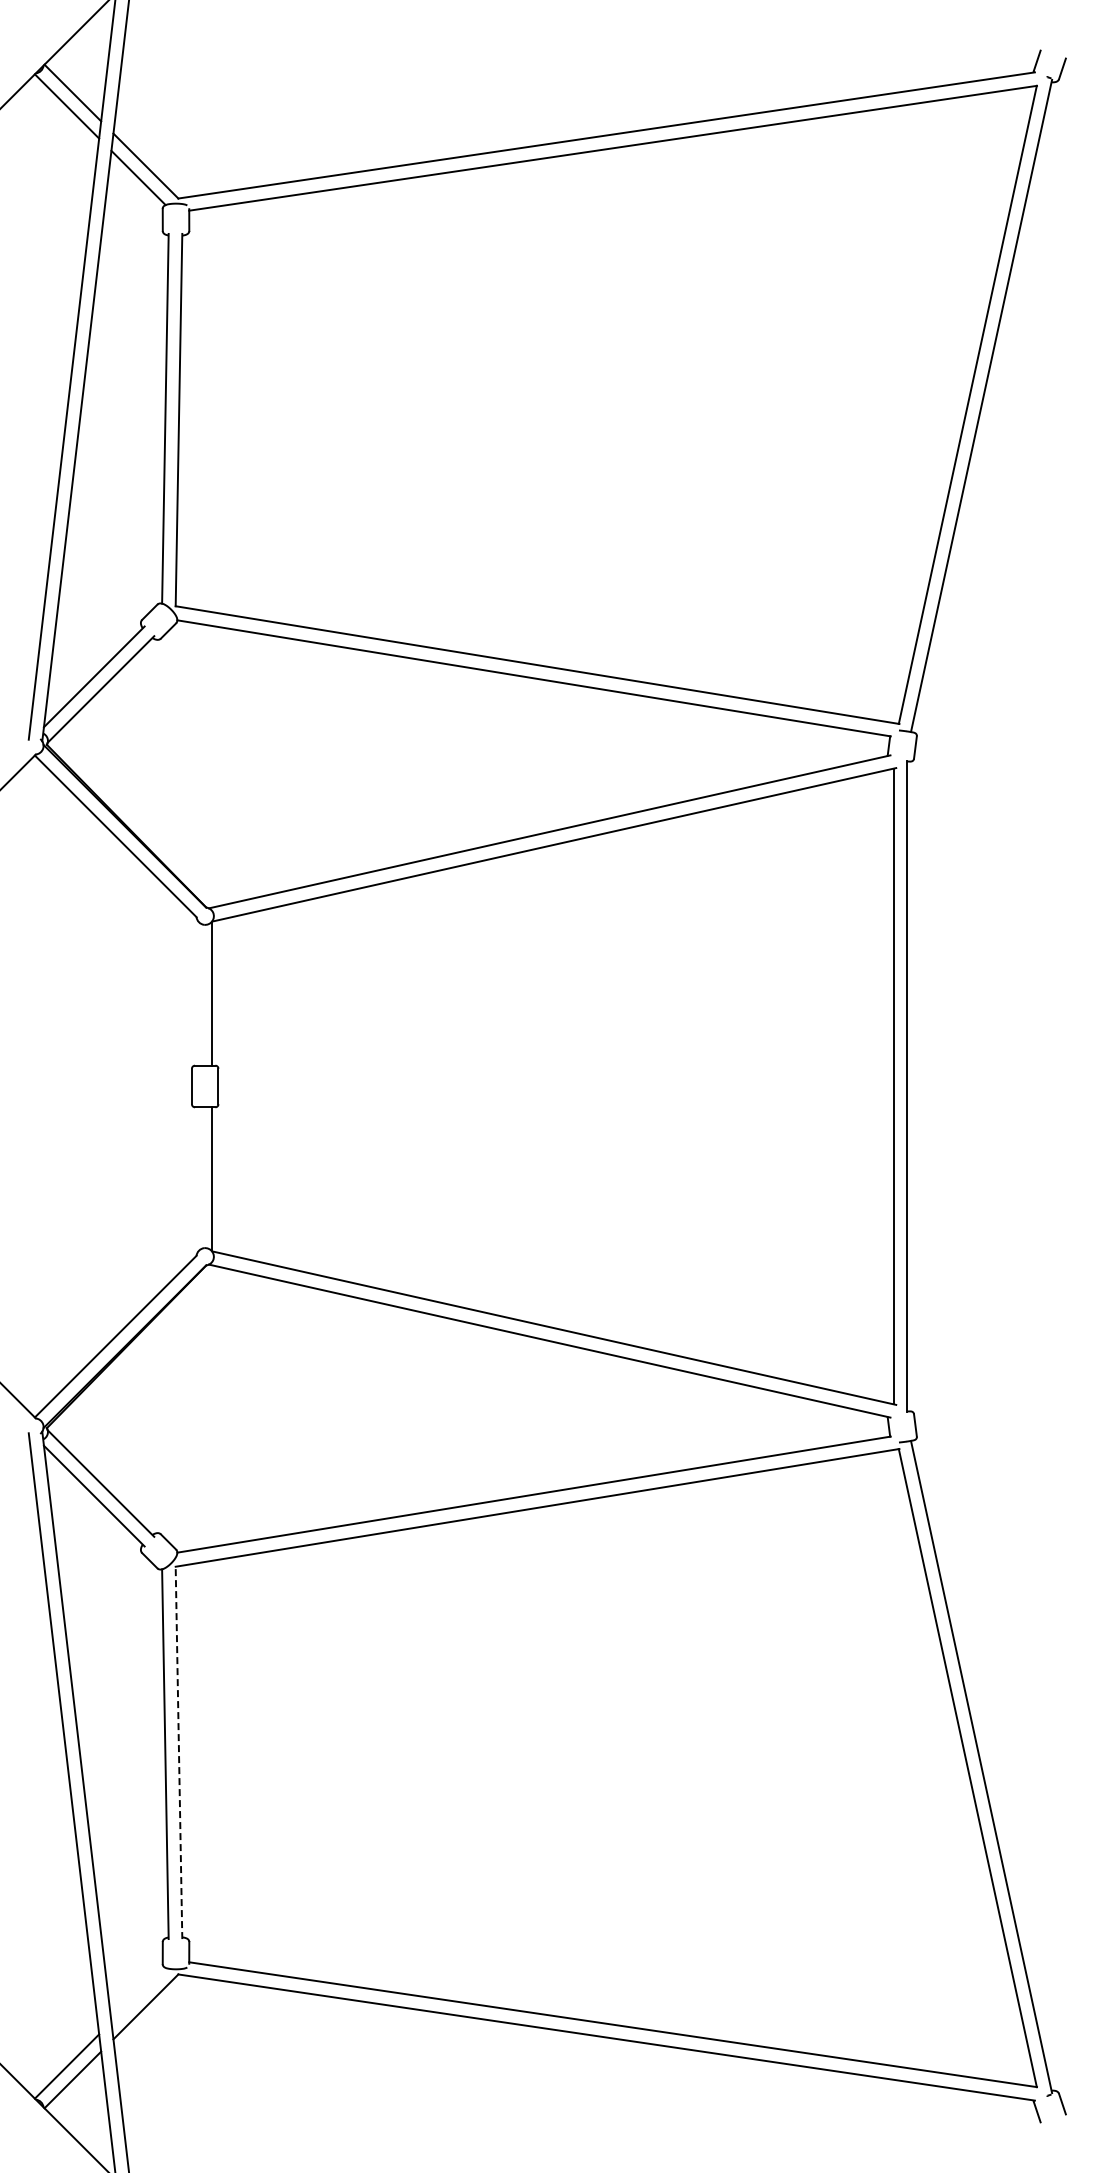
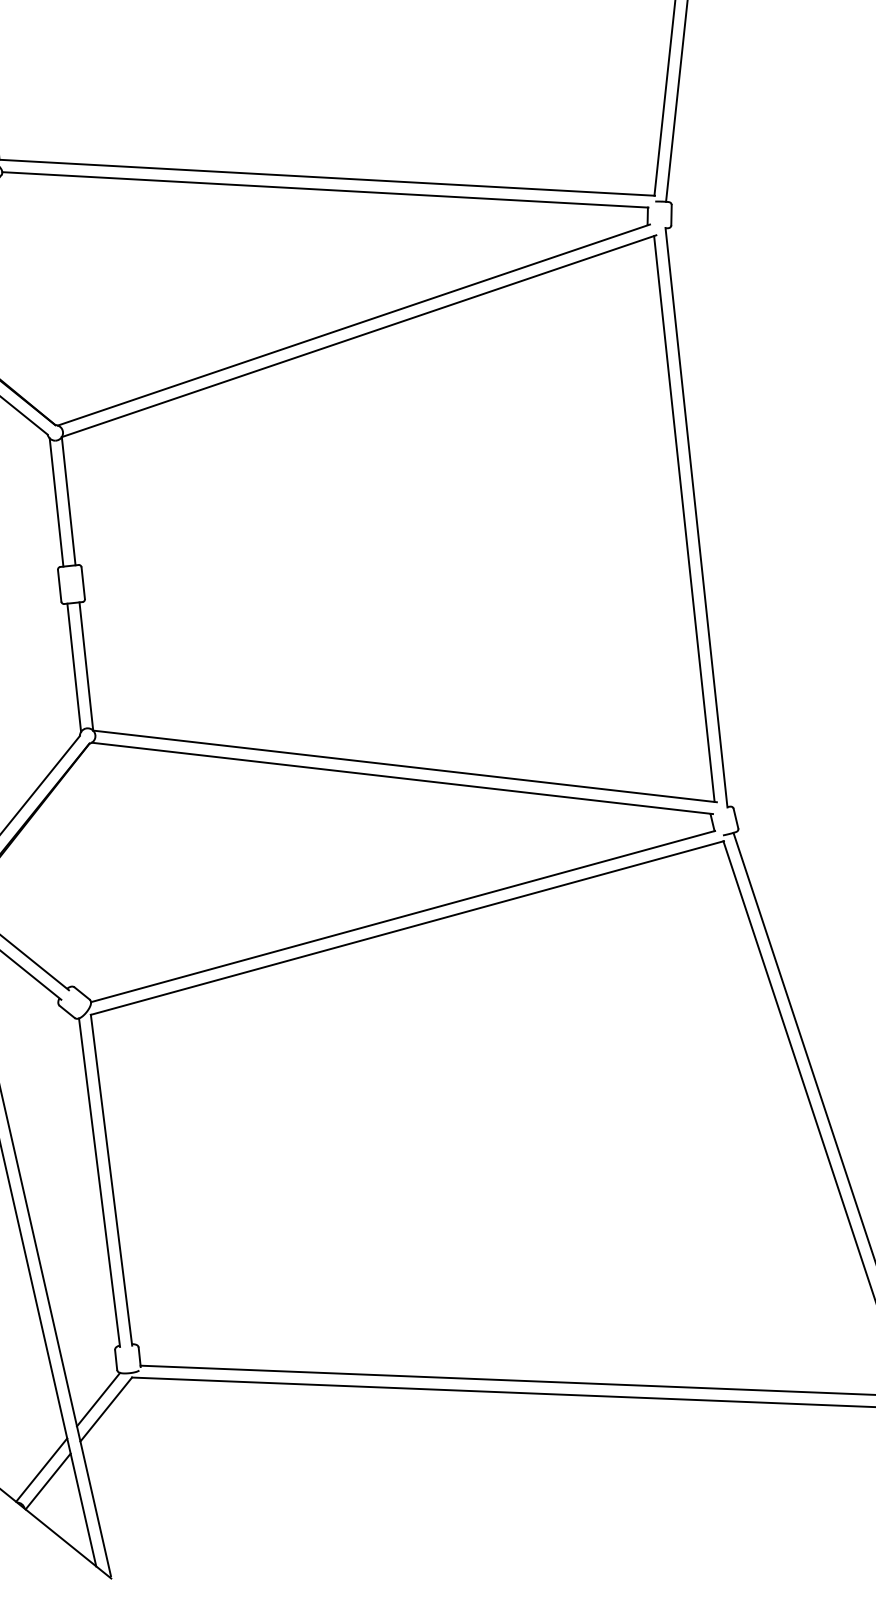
line: (198, 993) -> (56, 502), added
line: (198, 1179) -> (74, 667), added
line: (178, 1752) -> (111, 1179), dashed -> solid
line: (138, 1994) -> (98, 1399), added

